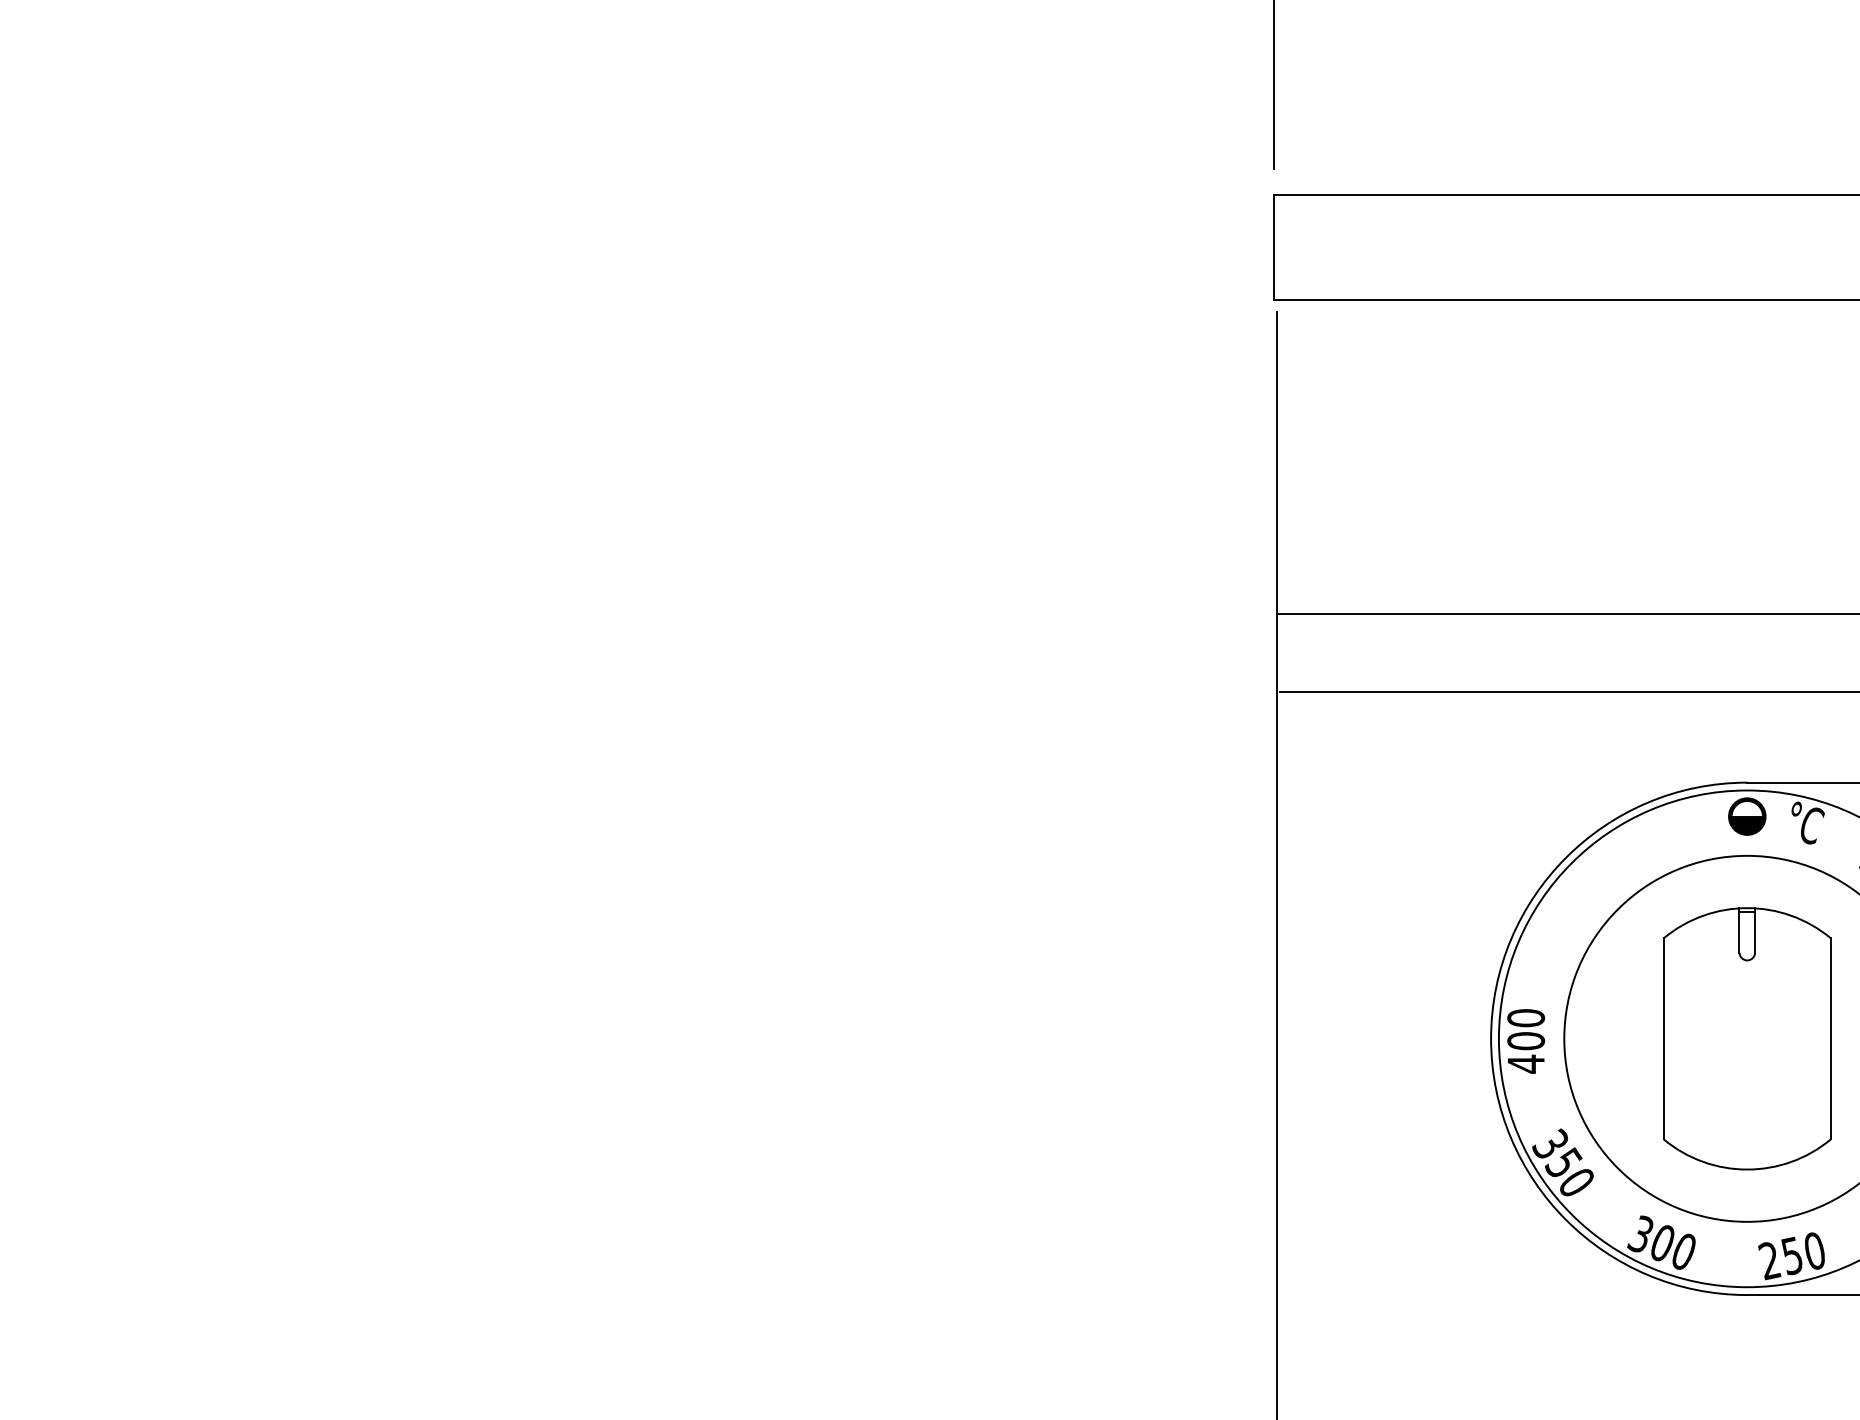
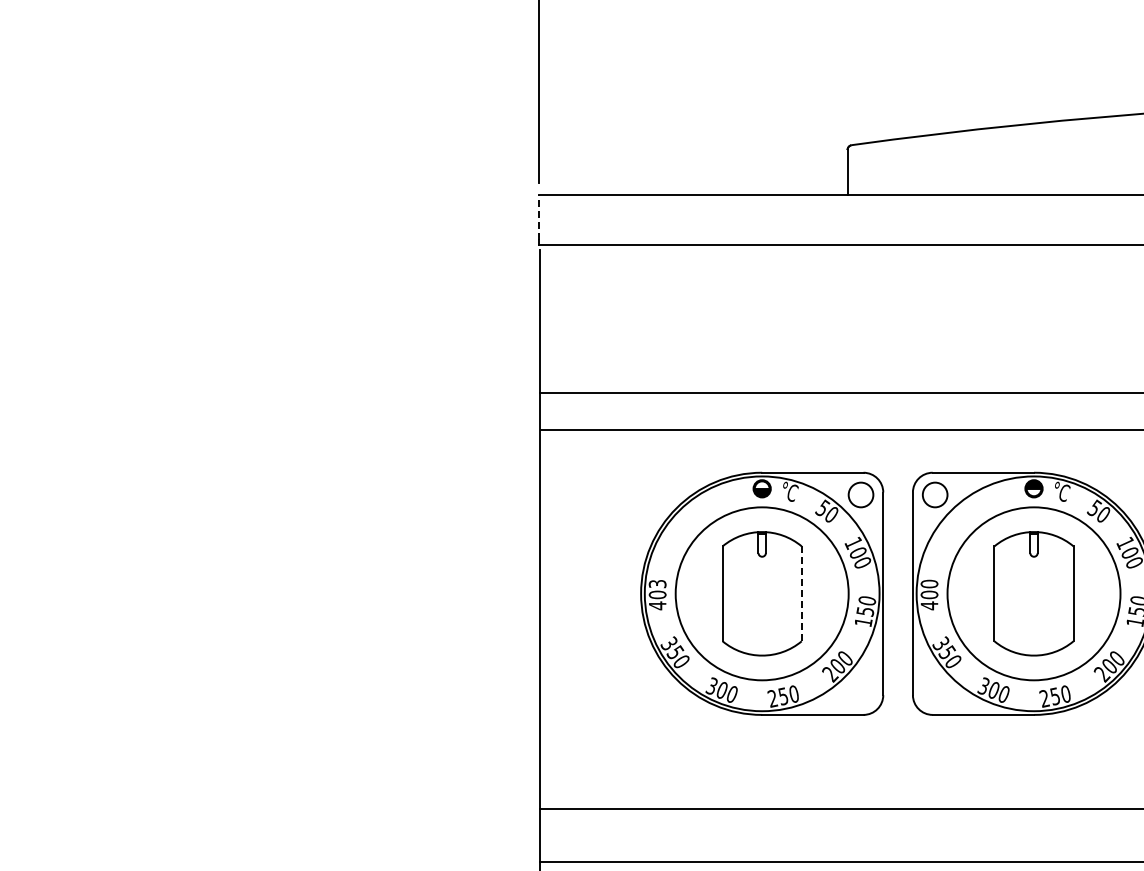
line: (1273, 240) -> (538, 216), solid -> dashed
text: (1525, 1016) -> (657, 583), 400 -> 403
line: (1830, 1038) -> (801, 593), solid -> dashed

